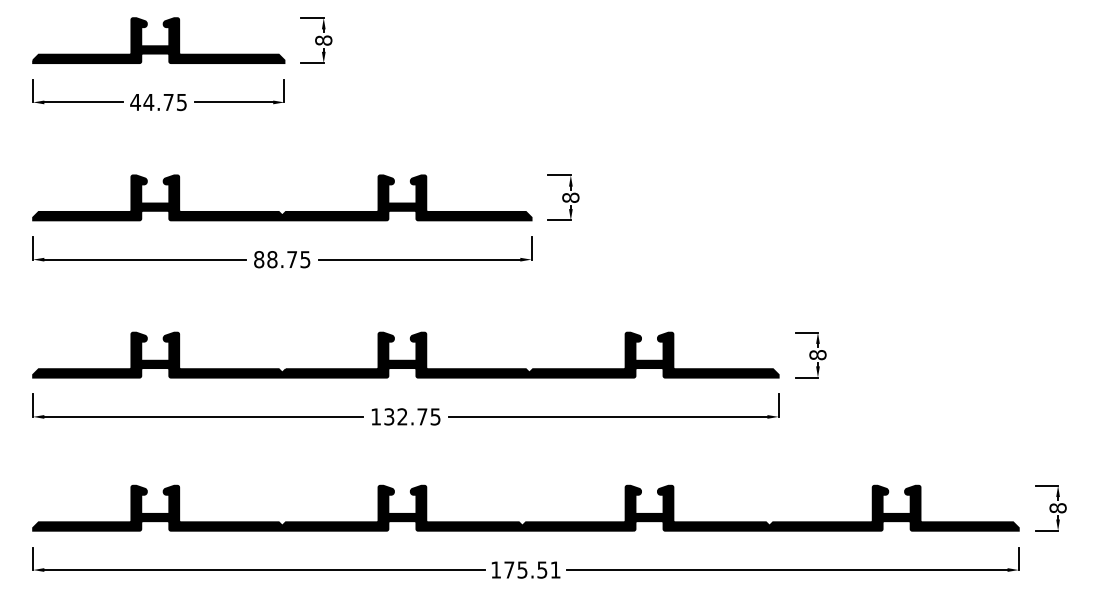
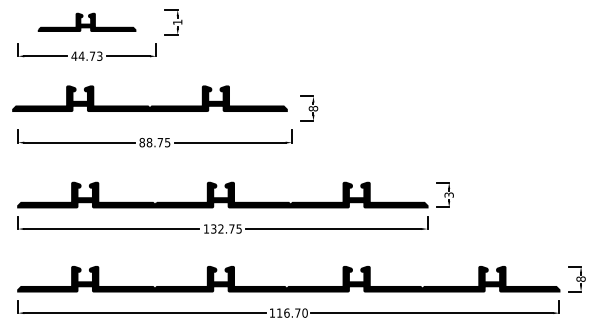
part: (157, 40) -> (86, 22), size x0.7
text: (323, 40) -> (177, 22), 8 -> 1
text: (181, 100) -> (99, 55), 44.75 -> 44.73
part: (279, 210) -> (148, 105), moved
text: (816, 354) -> (448, 194), 8 -> 3
text: (532, 568) -> (292, 312), 175.51 -> 116.70

